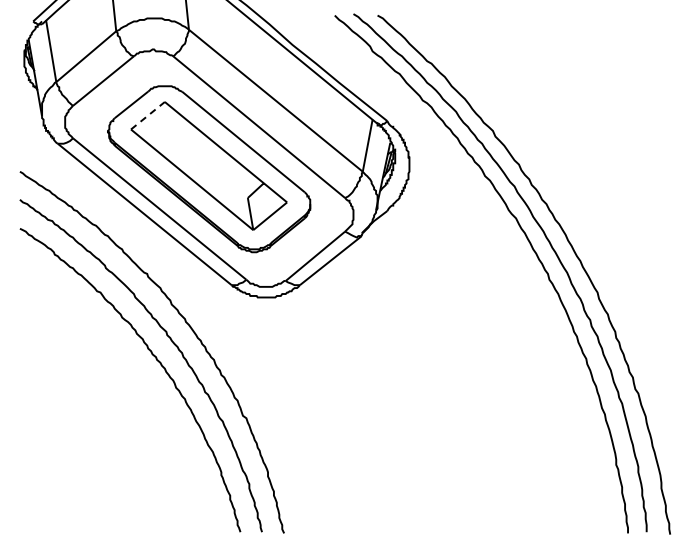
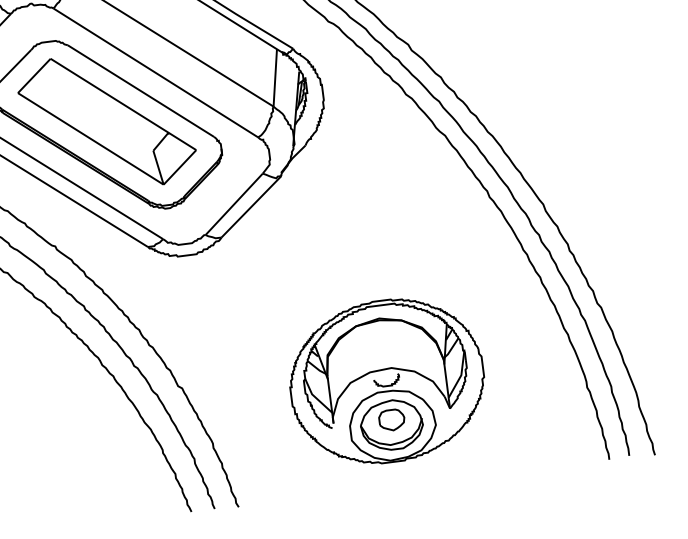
line: (147, 115) -> (33, 75), dashed -> solid
part: (434, 435) -> (387, 380), added

